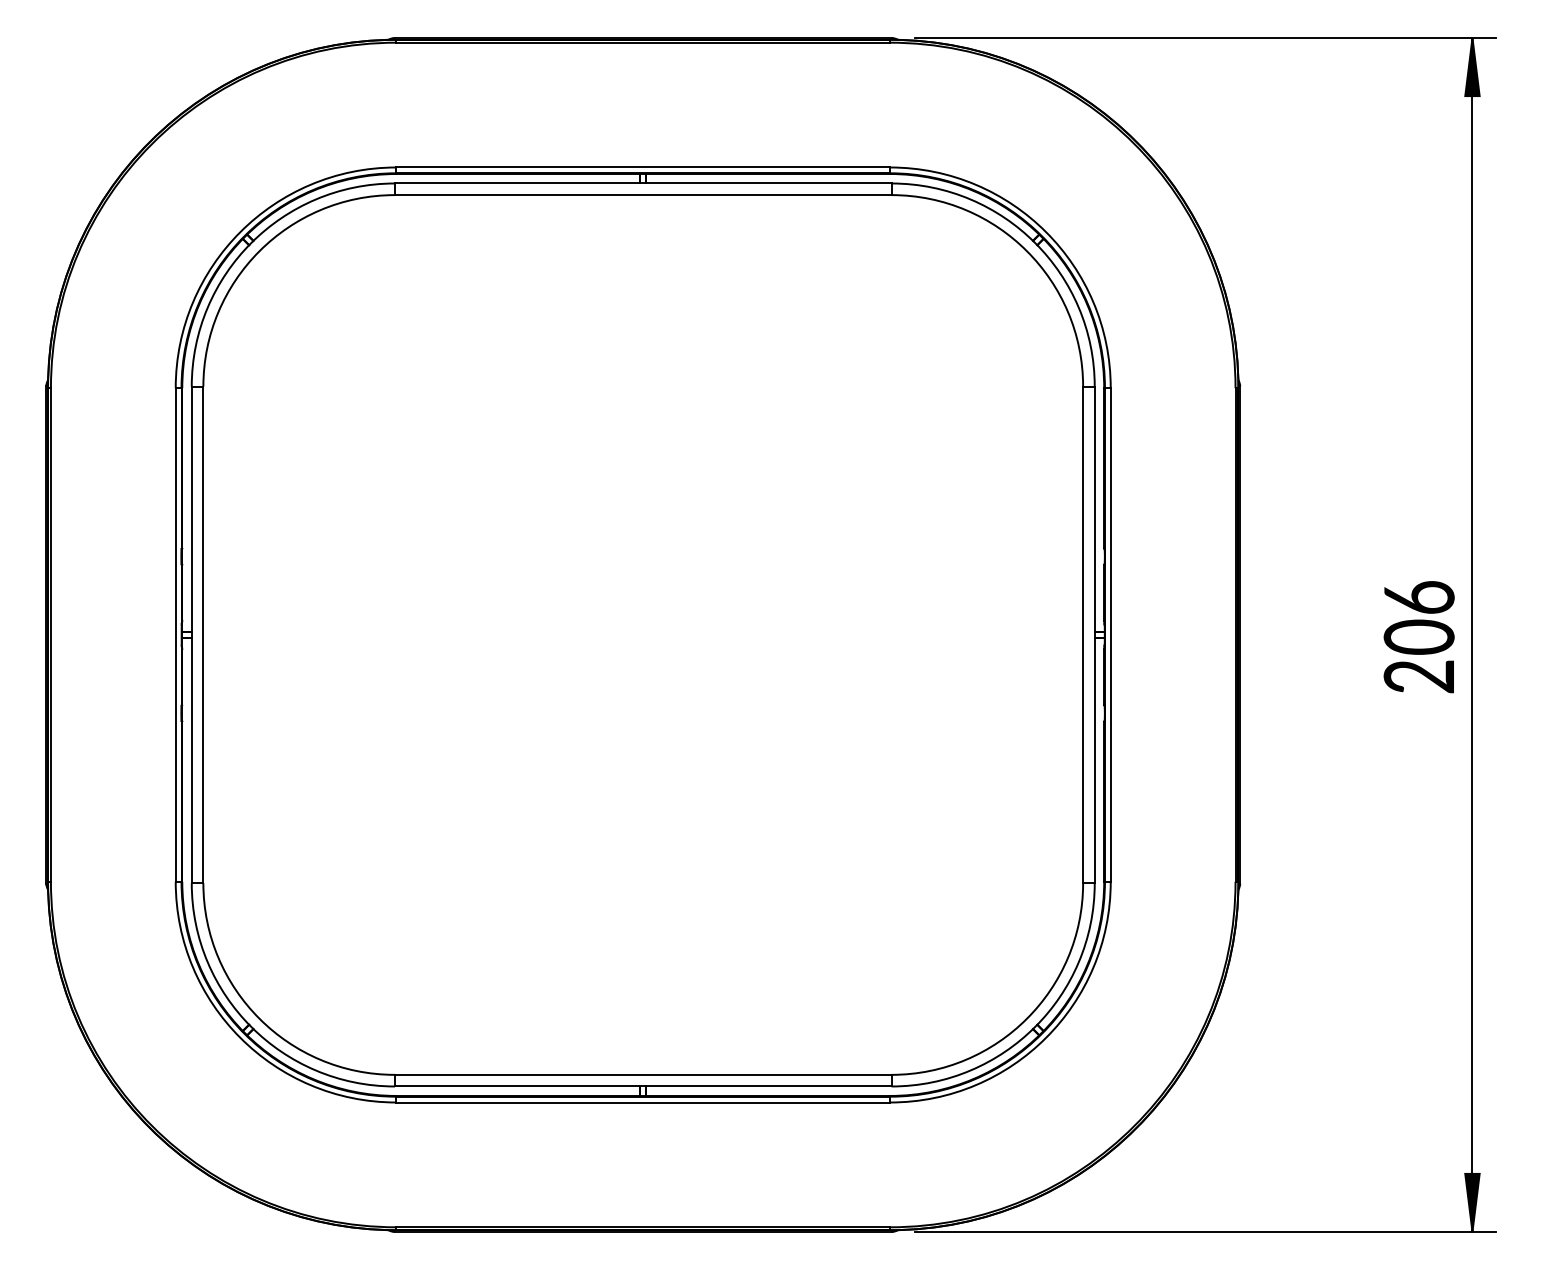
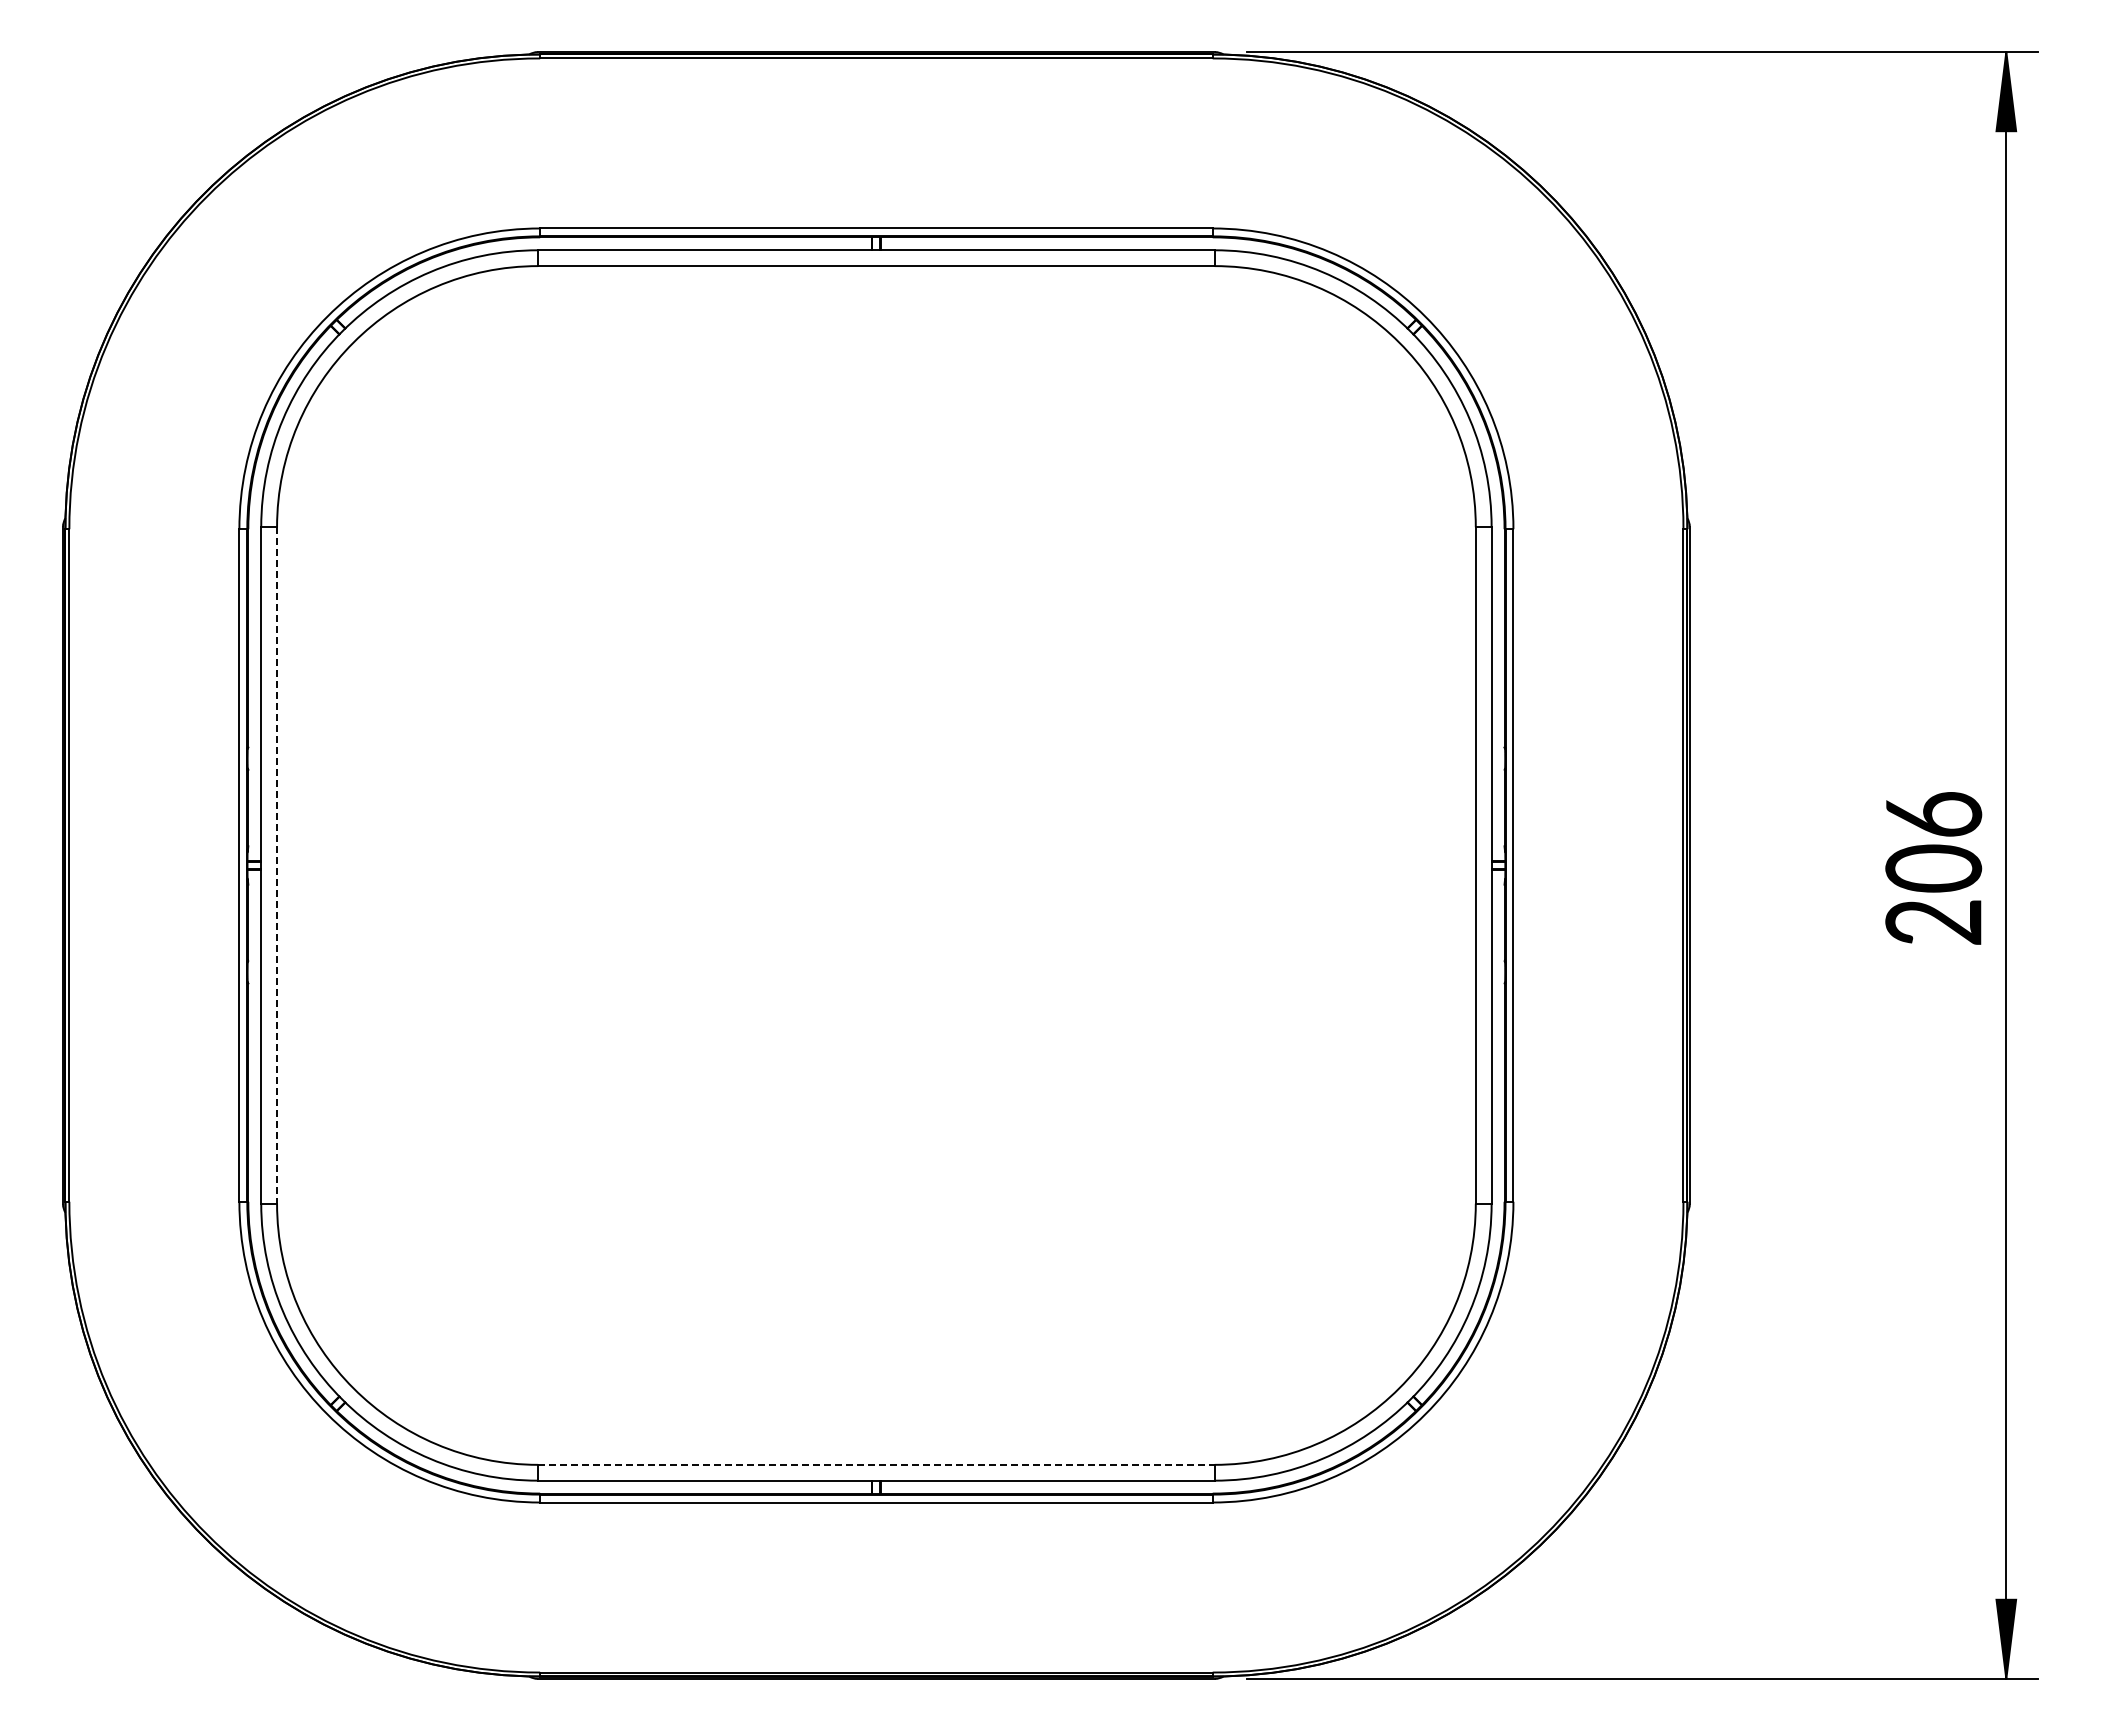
line: (203, 635) -> (277, 865), solid -> dashed
line: (643, 1074) -> (876, 1464), solid -> dashed

